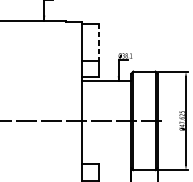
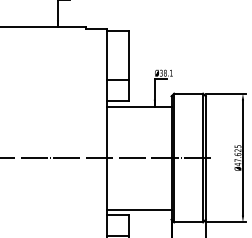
line: (98, 42) -> (128, 55), dashed -> solid
line: (106, 160) -> (139, 209), added

